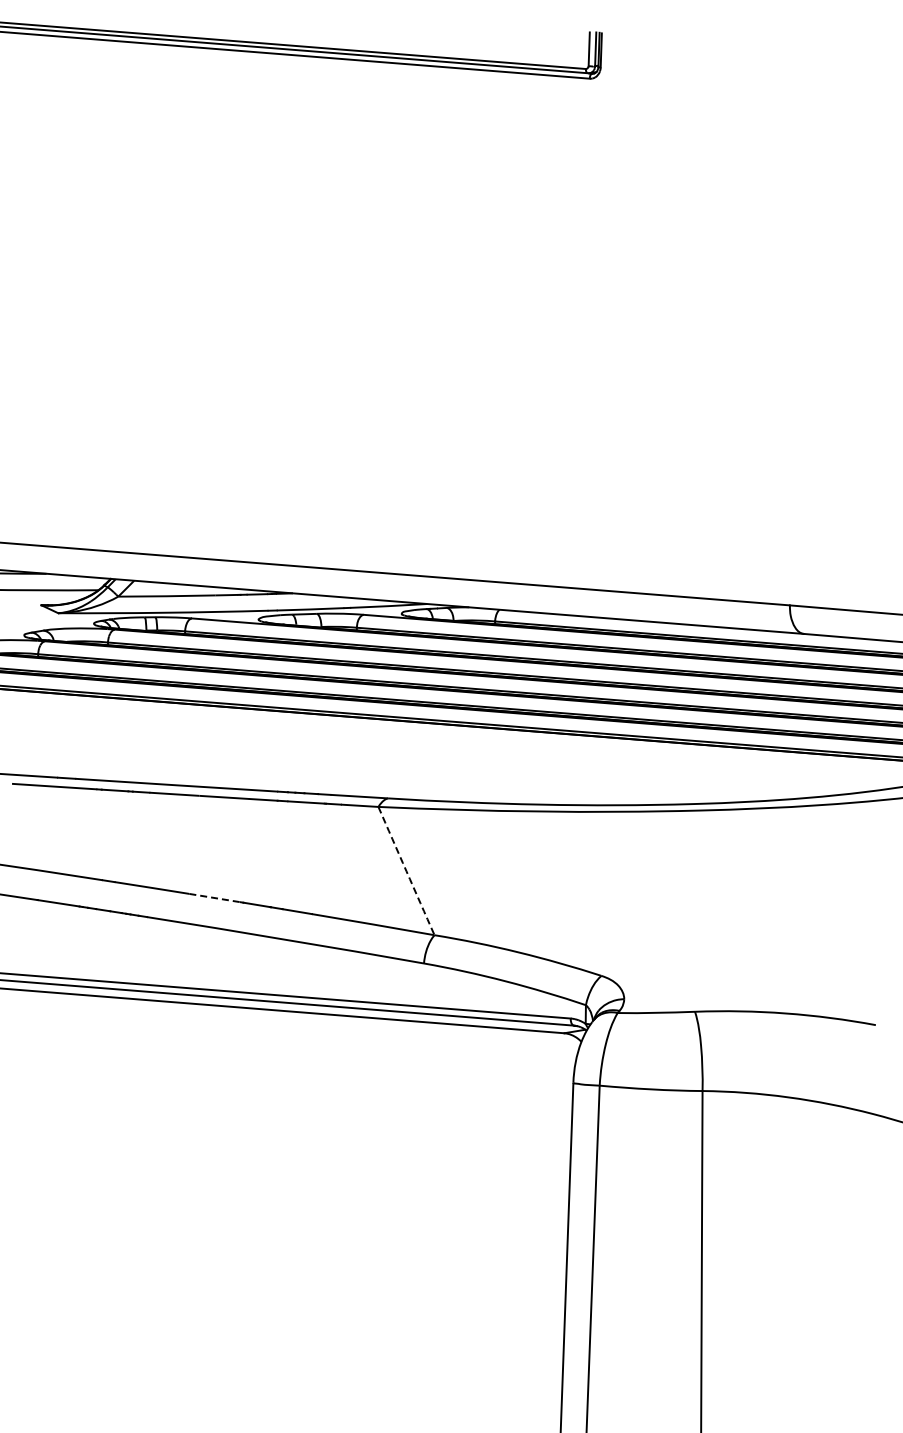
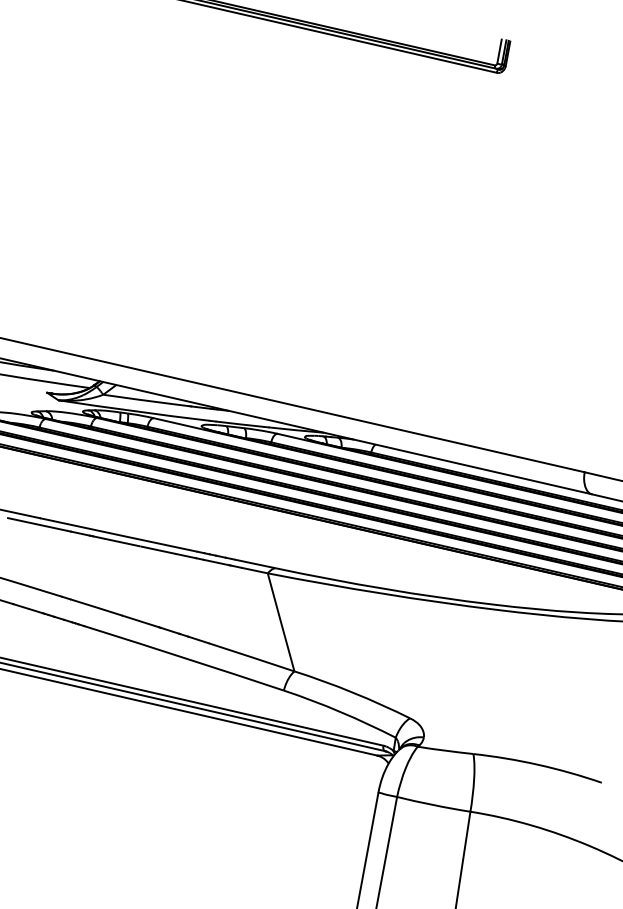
arc: (406, 871) -> (281, 622), dashed -> solid
line: (215, 898) -> (141, 621), dashed -> solid

